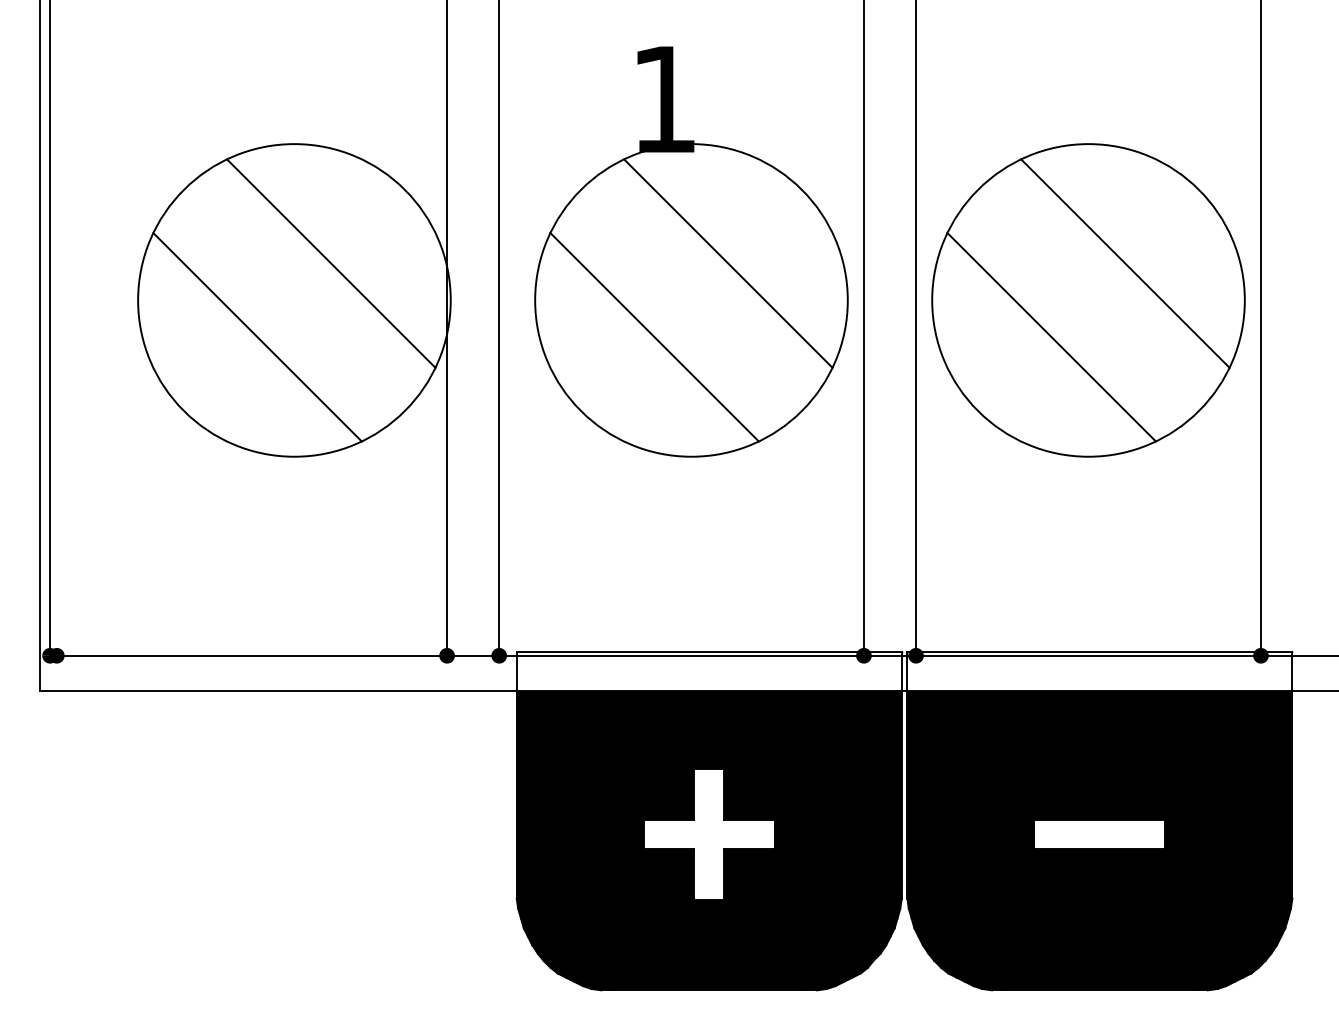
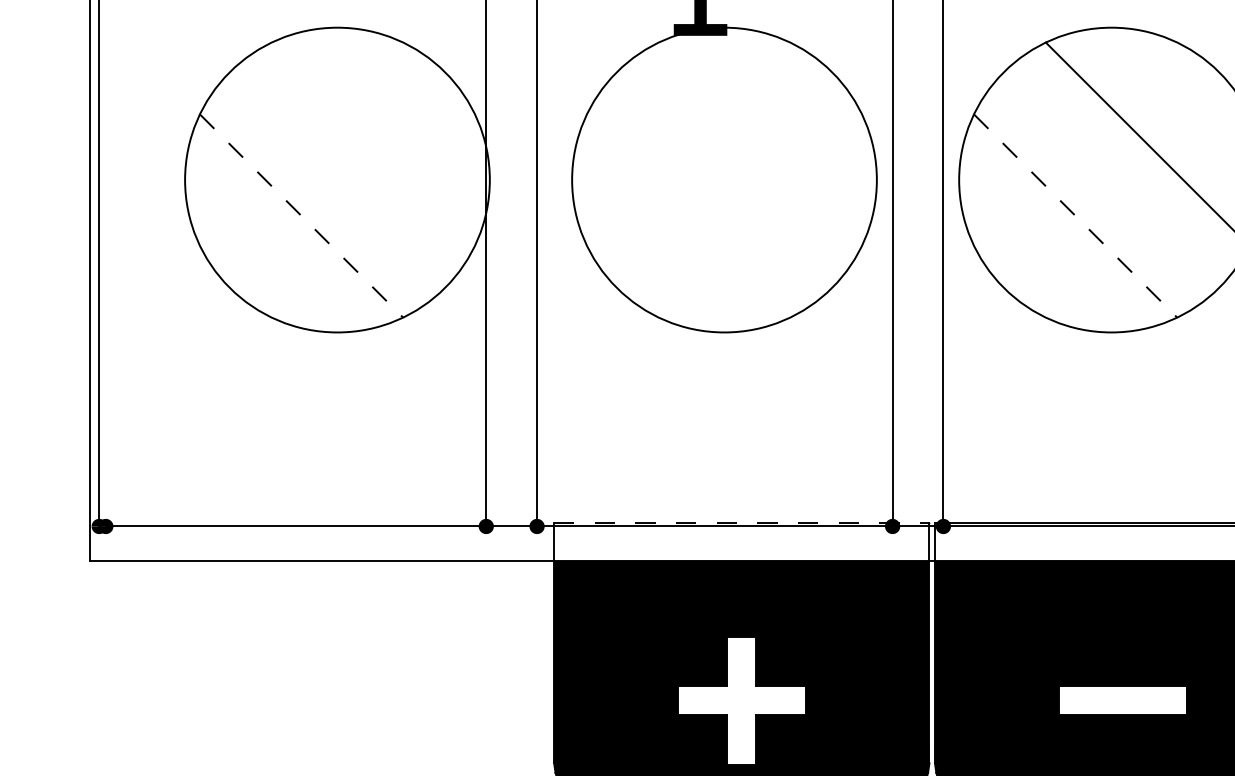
line: (331, 263) -> (373, 144), removed
line: (728, 263) -> (760, 144), removed
line: (257, 337) -> (301, 216), solid -> dashed
line: (654, 337) -> (688, 216), removed
line: (1052, 337) -> (1076, 216), solid -> dashed
line: (709, 651) -> (742, 522), solid -> dashed

